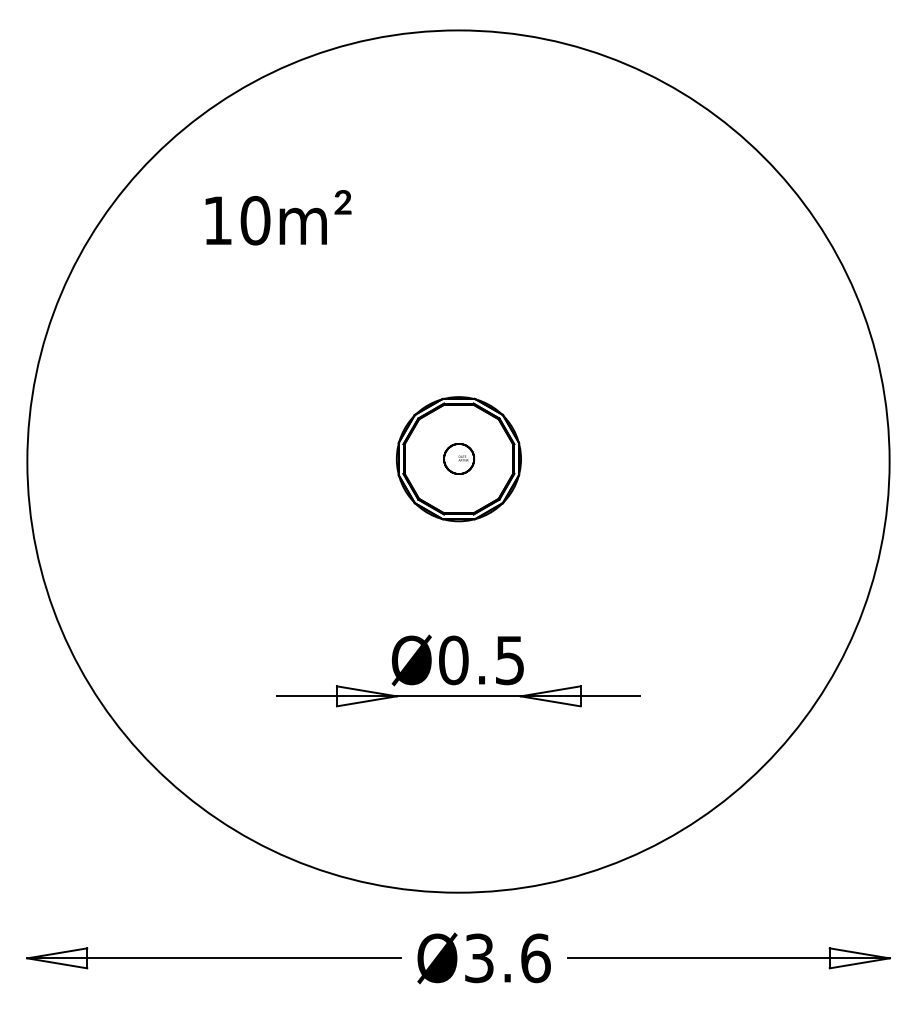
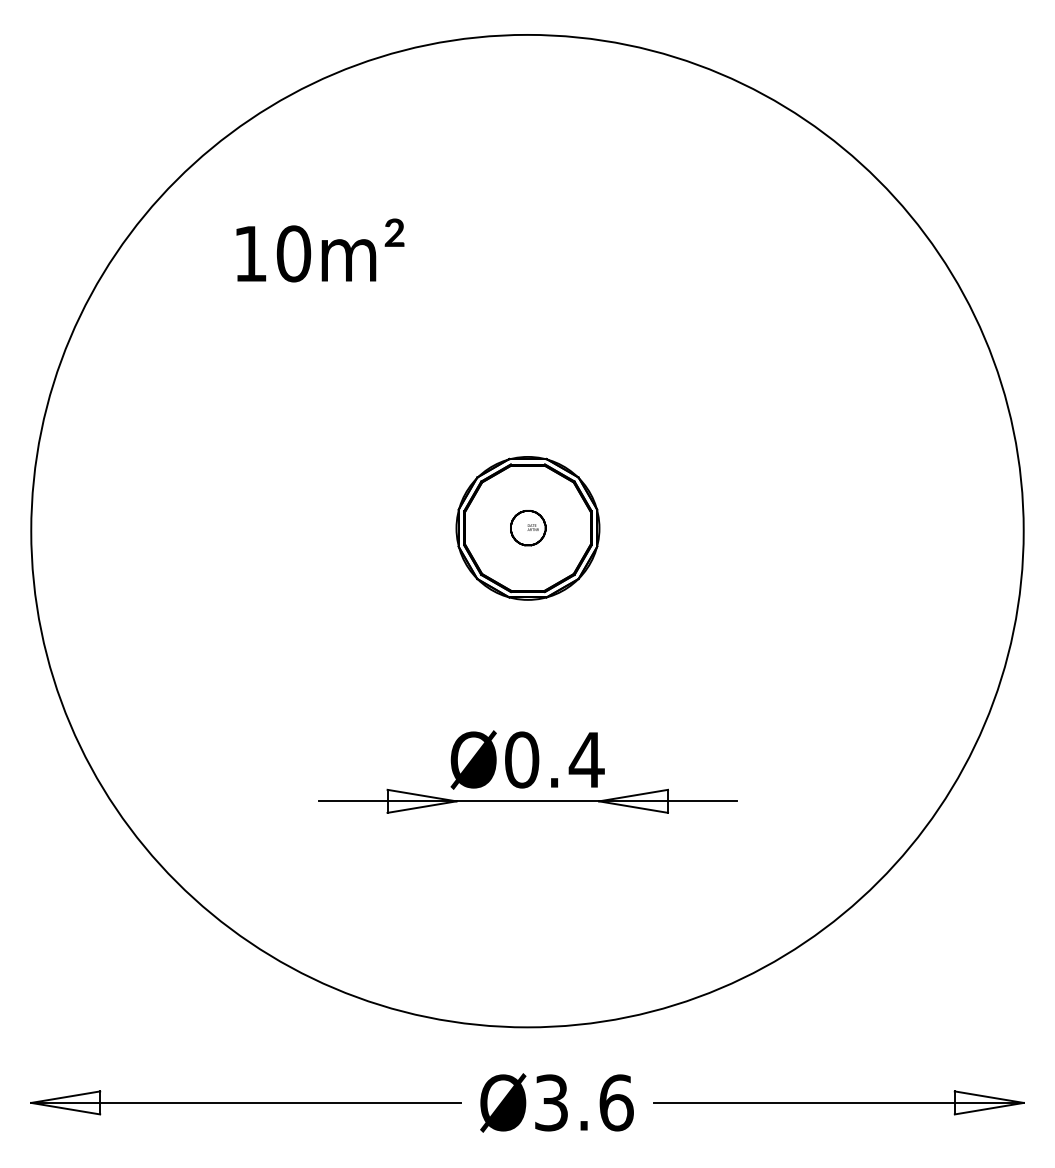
text: (509, 660) -> (586, 760), Ø0.5 -> Ø0.4

